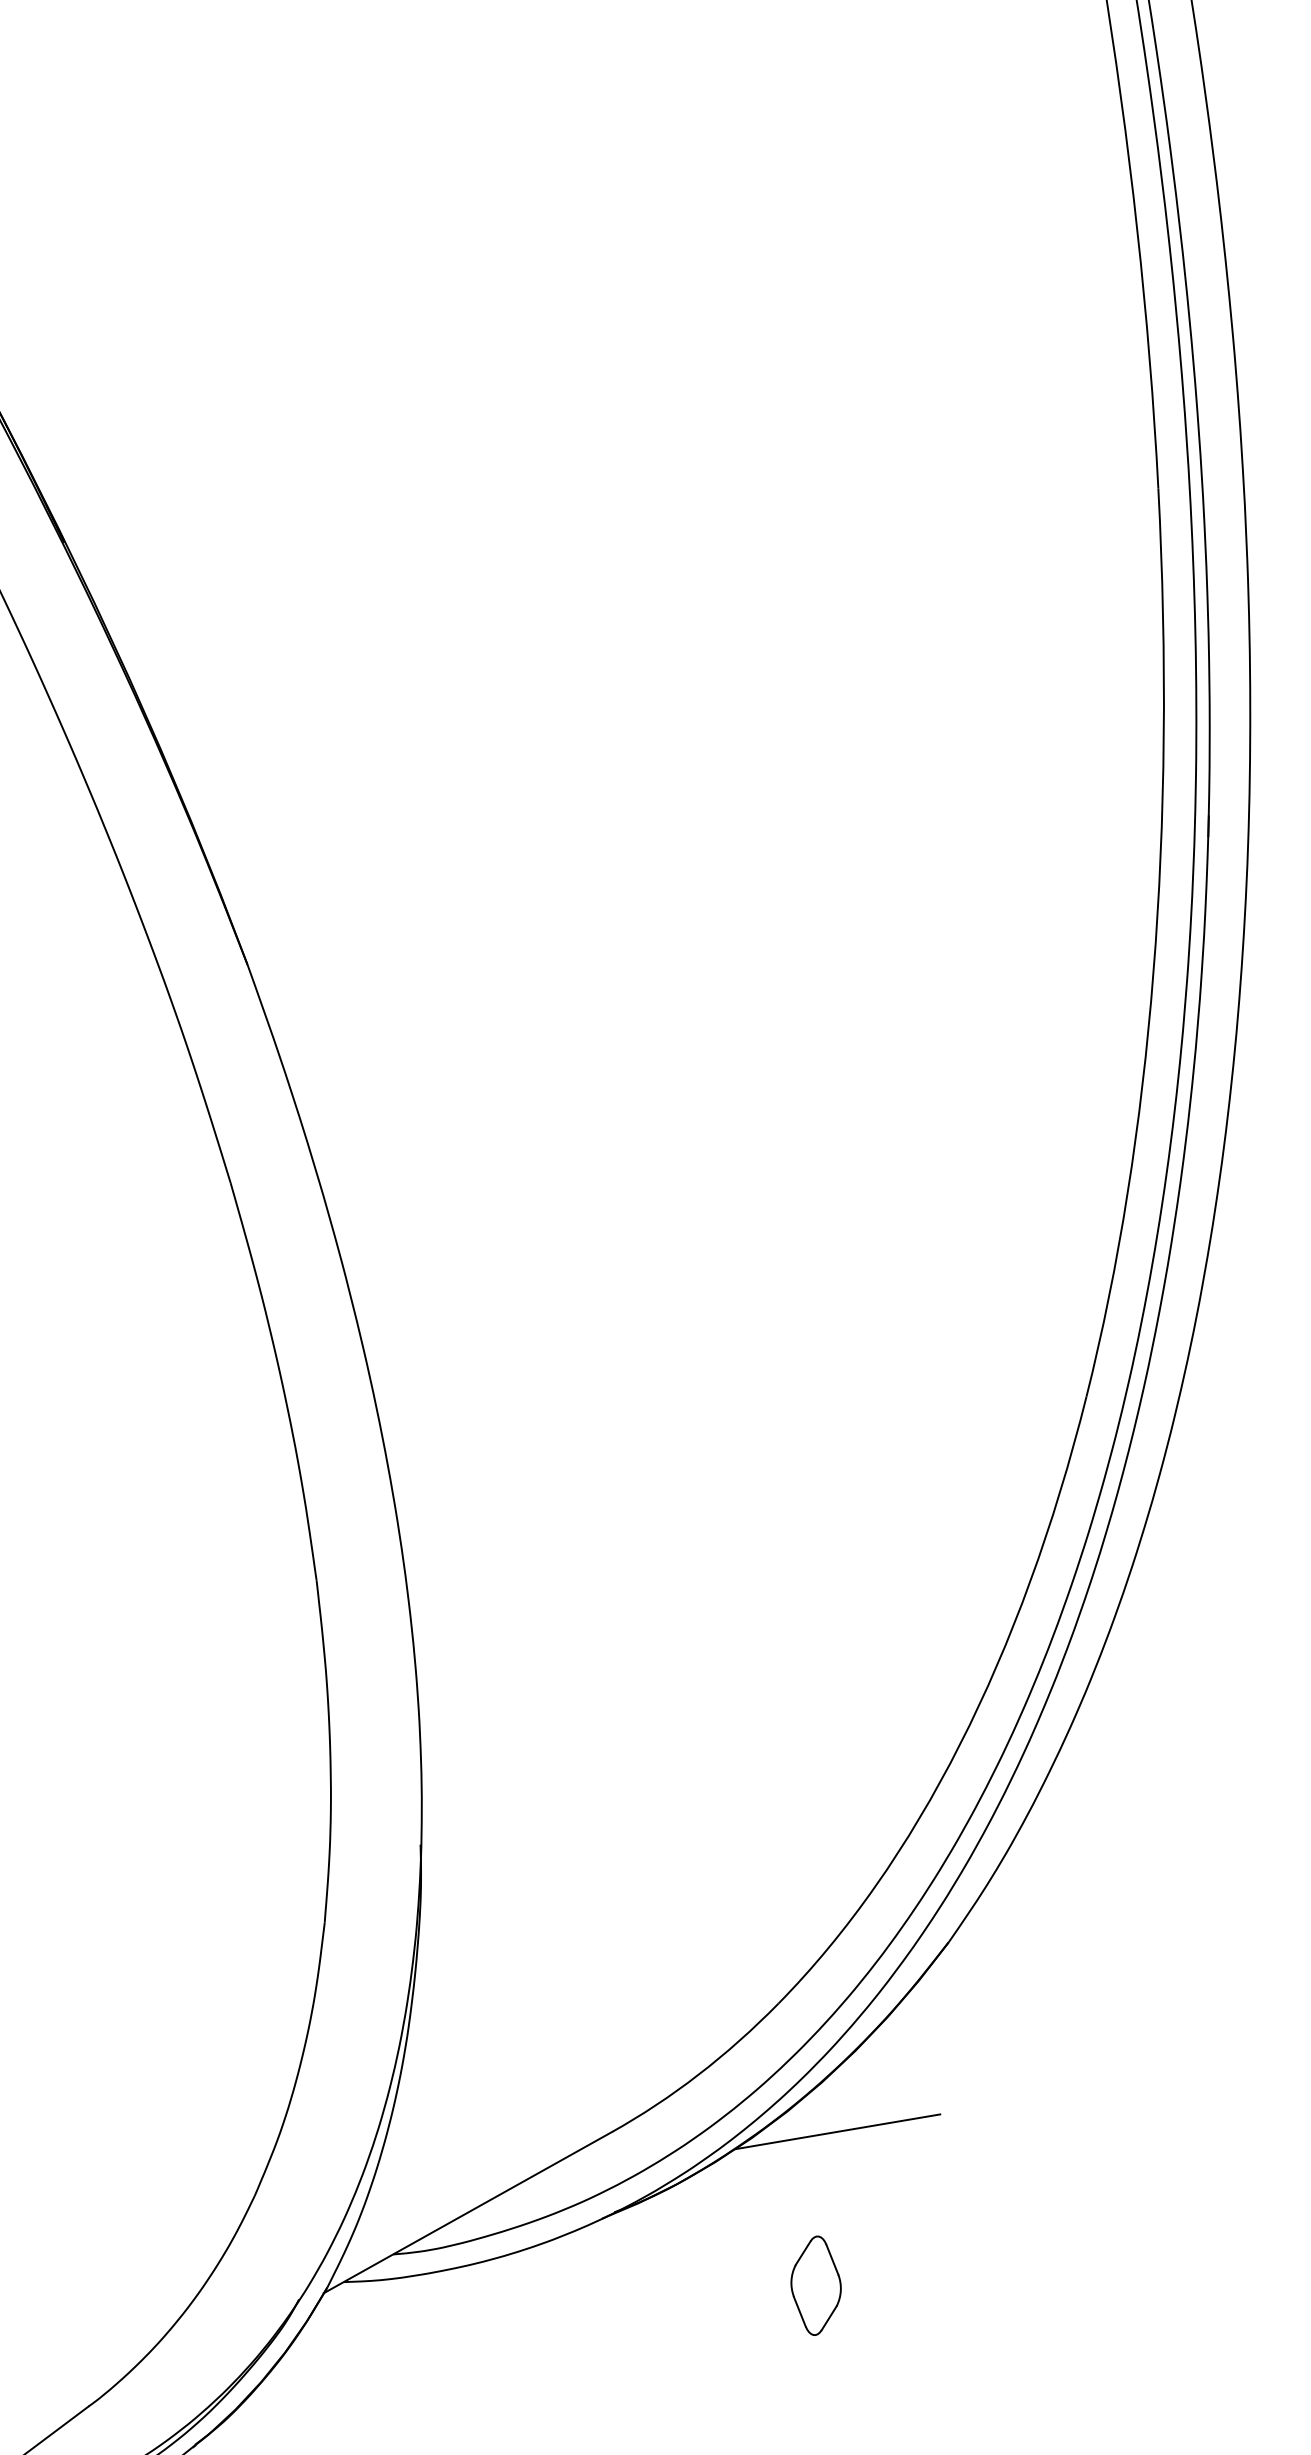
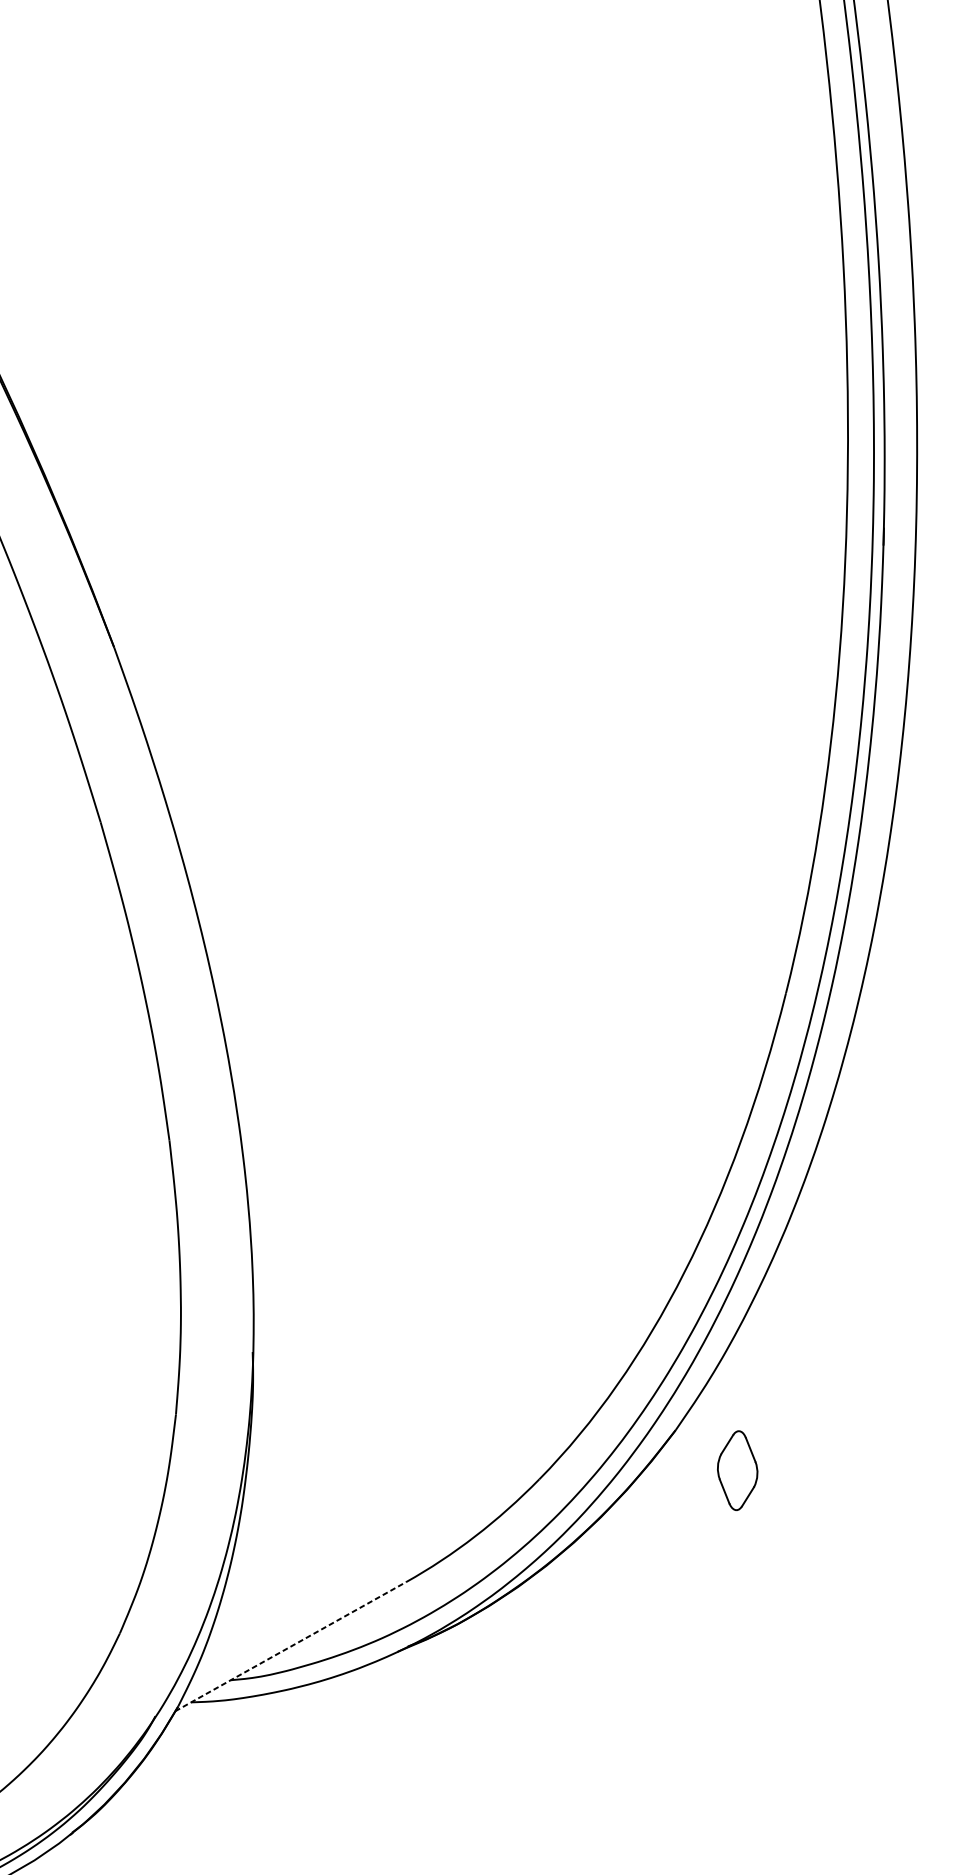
line: (837, 2131) -> (586, 1581), removed
line: (468, 2212) -> (291, 1646), solid -> dashed
part: (815, 2285) -> (737, 1470), moved

